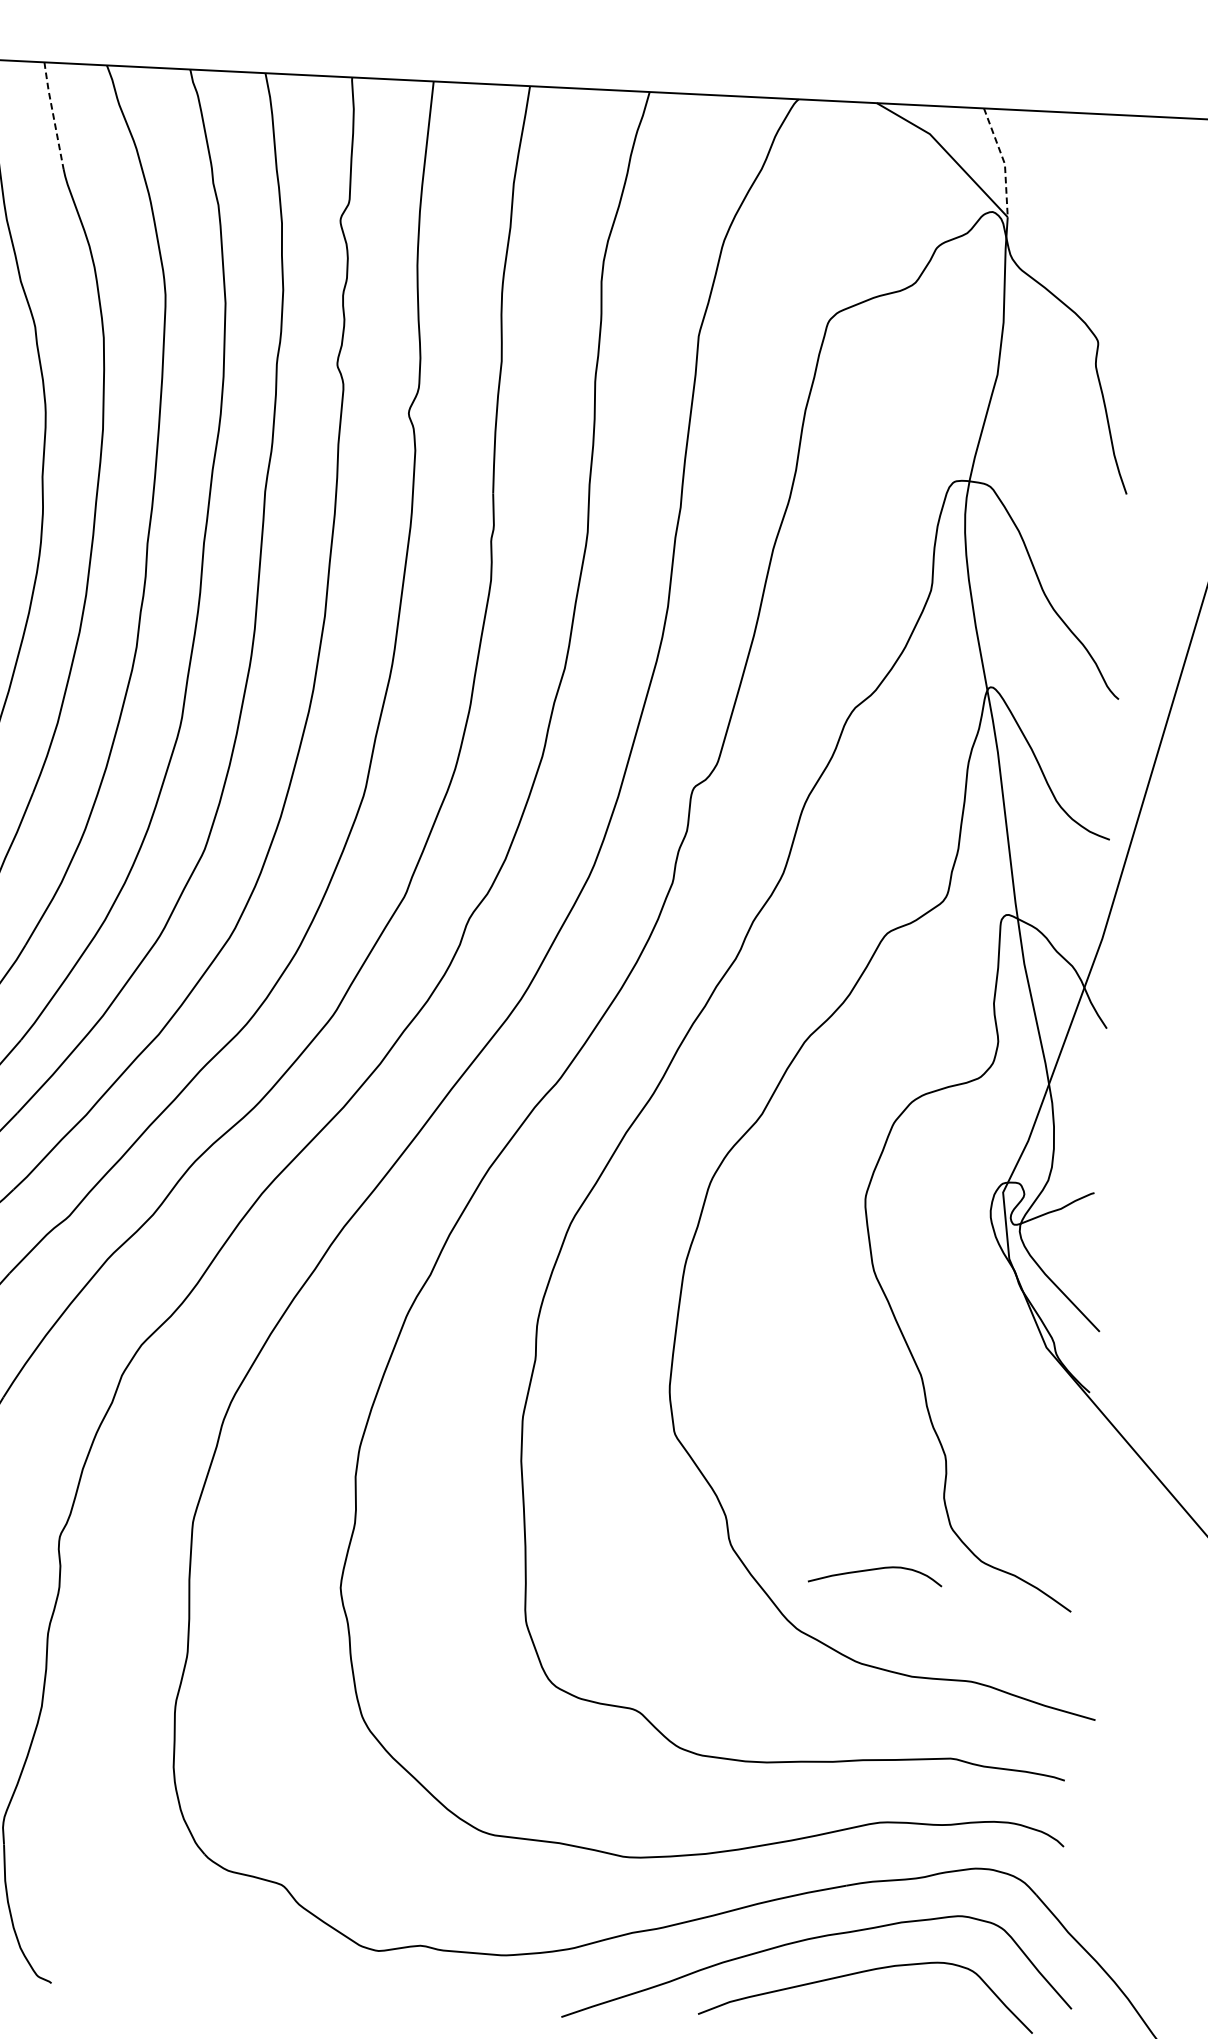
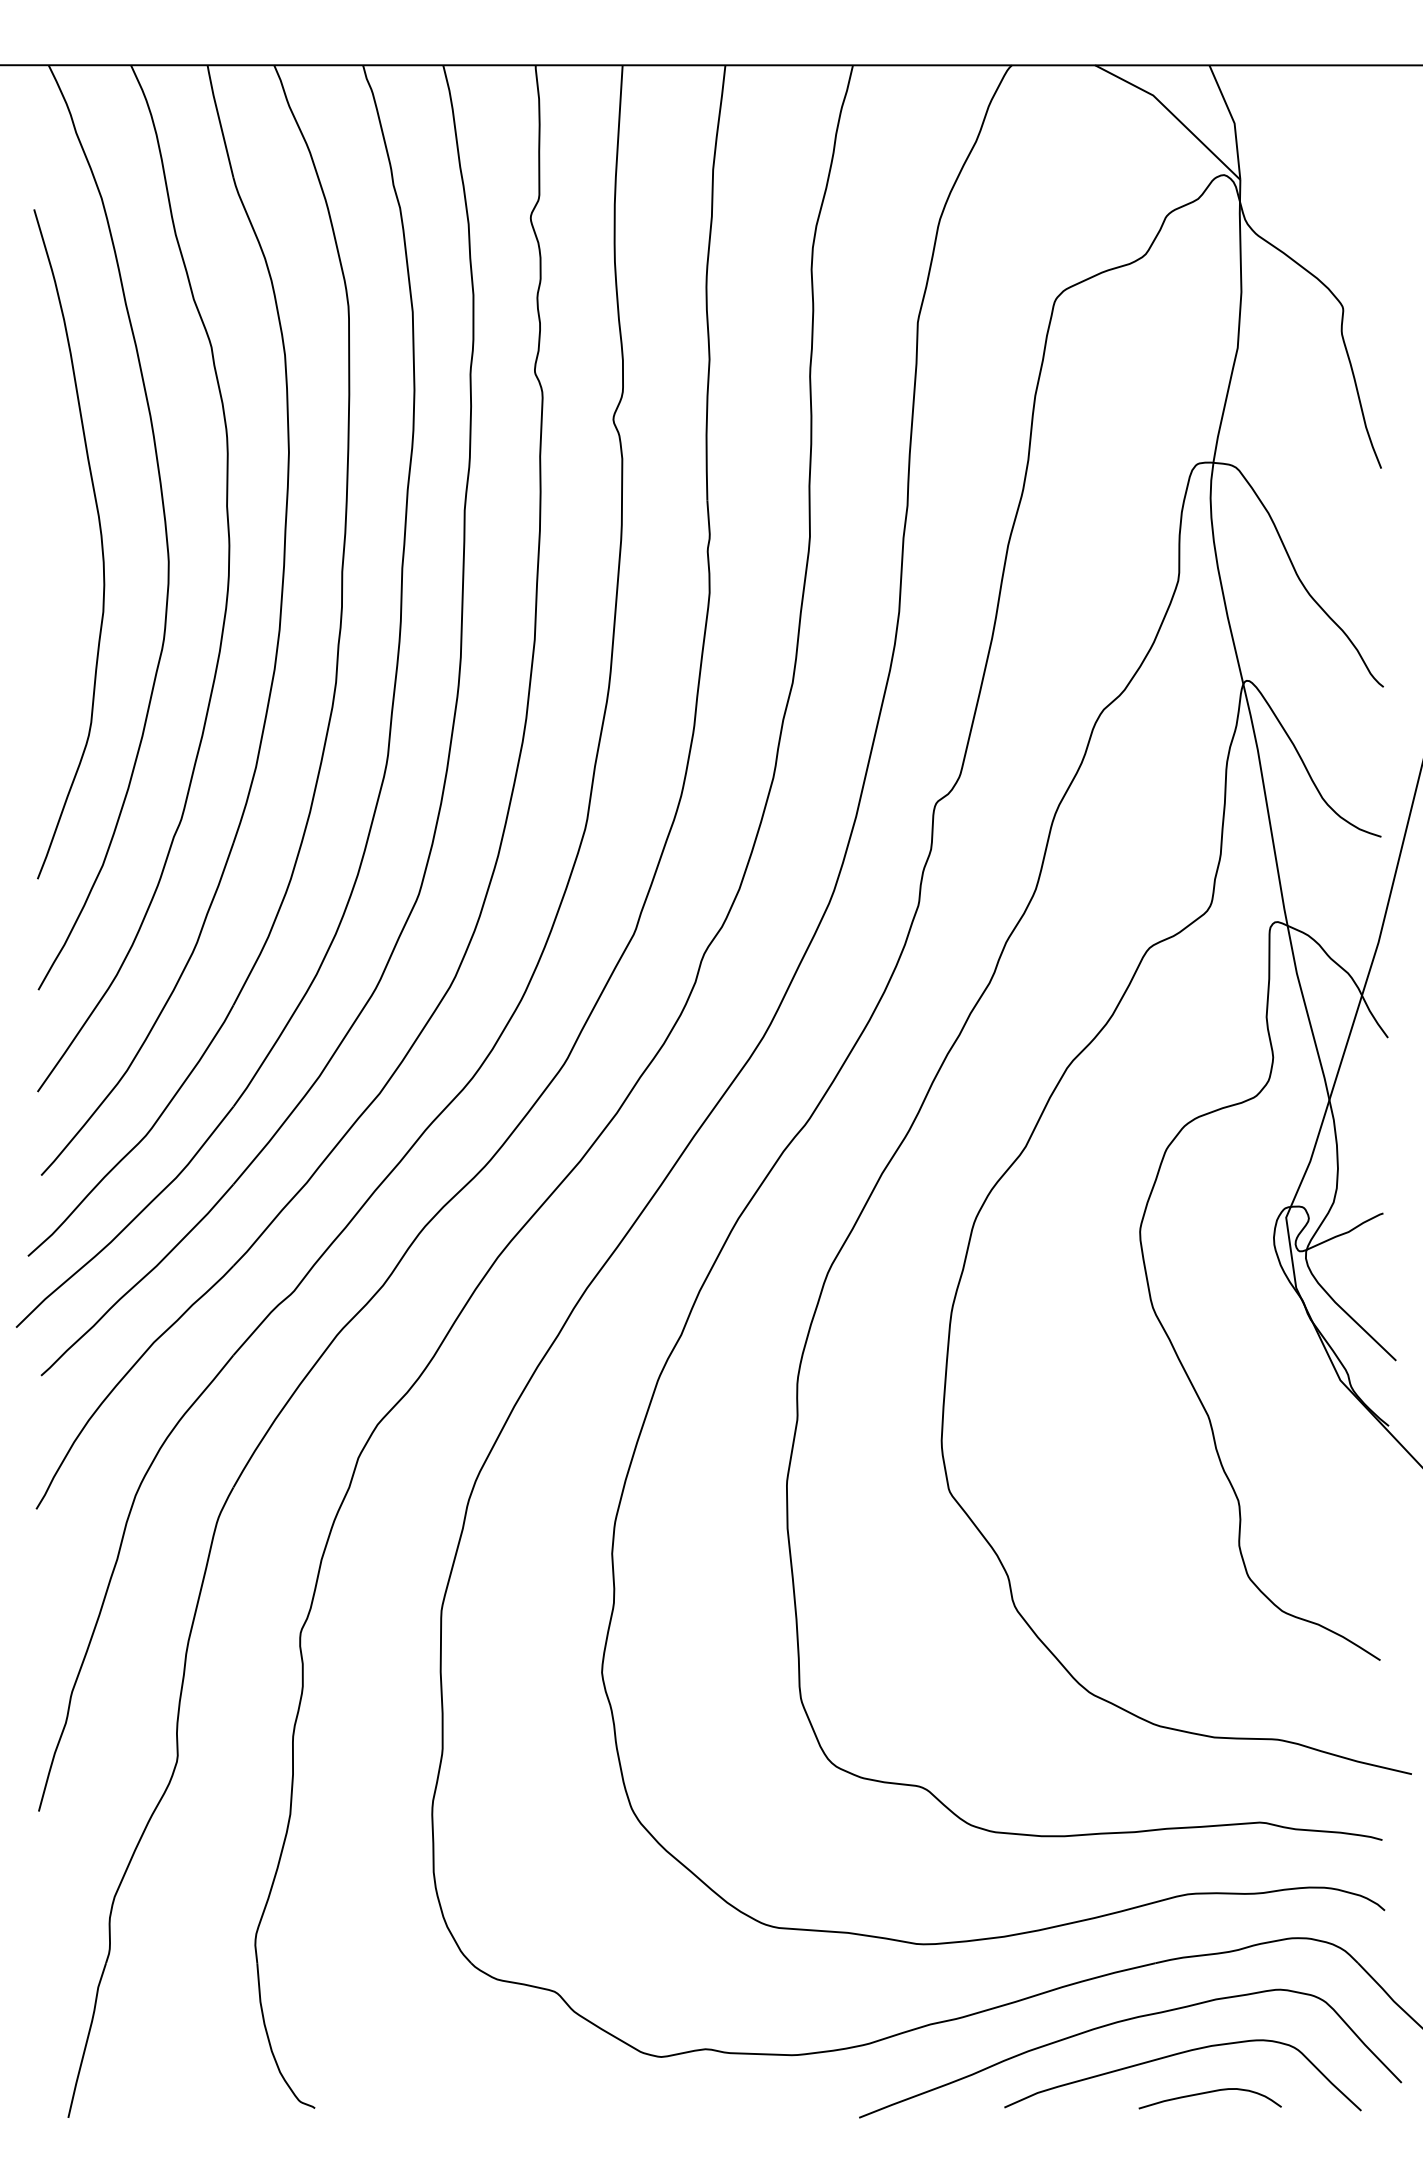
line: (53, 114) -> (219, 120), dashed -> solid
line: (1004, 161) -> (1233, 120), dashed -> solid
curve: (873, 1570) -> (1208, 2093), moved

